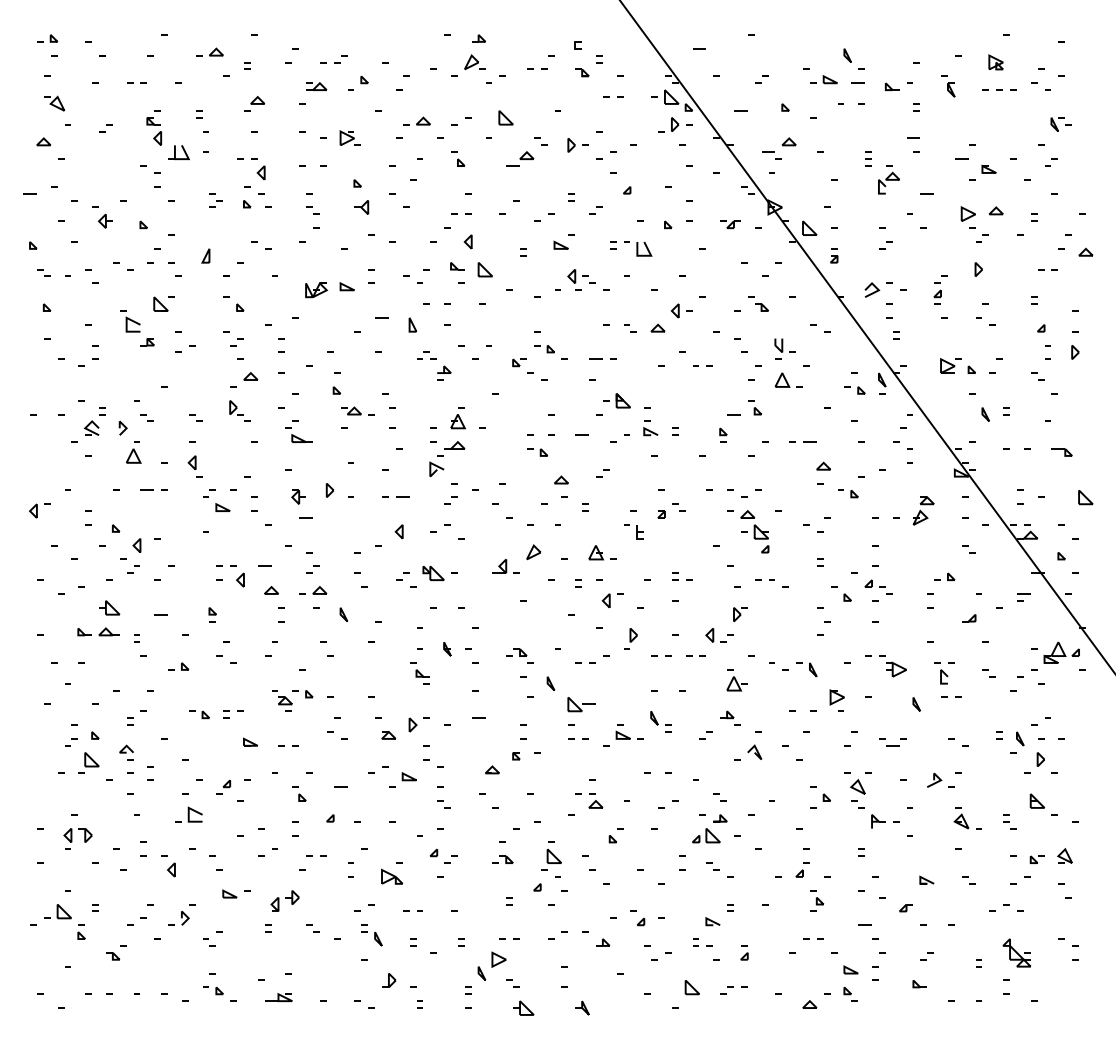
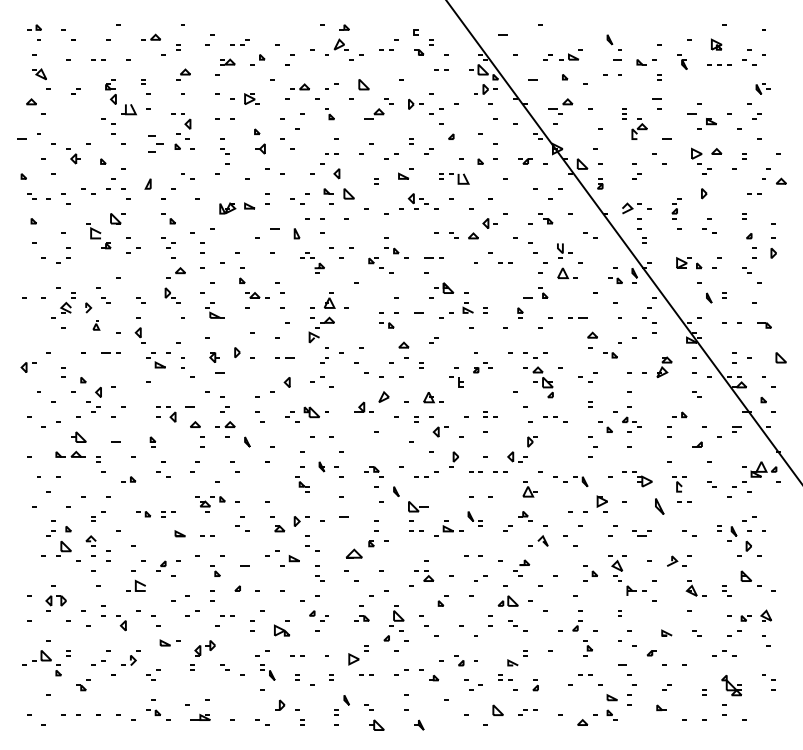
part: (823, 79) -> (568, 56), moved
part: (215, 200) -> (155, 144), size x1.6
part: (133, 452) -> (96, 325), size x0.6
part: (916, 704) -> (659, 506), size x1.6
part: (492, 769) -> (354, 553), size x1.6
part: (720, 818) -> (524, 562), moved
part: (498, 959) -> (353, 659), moved

